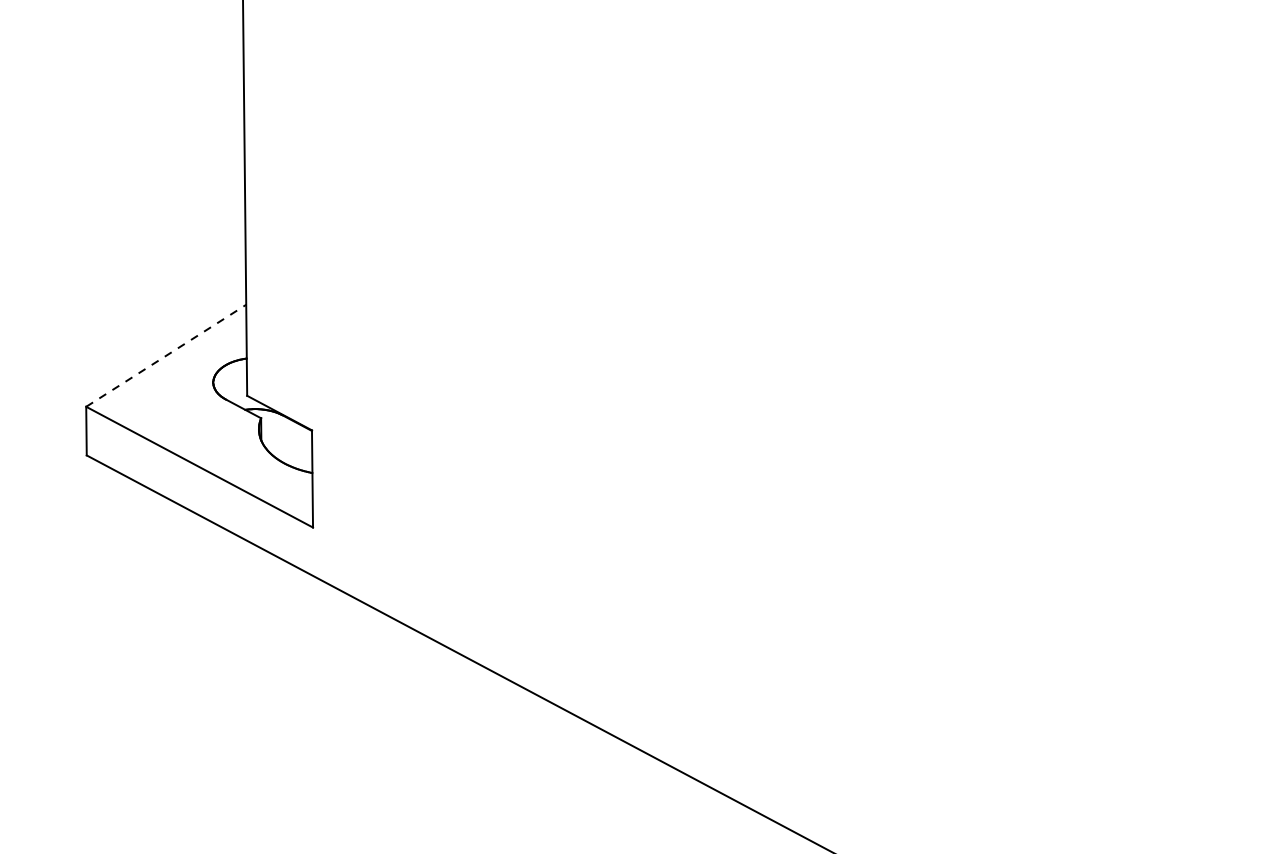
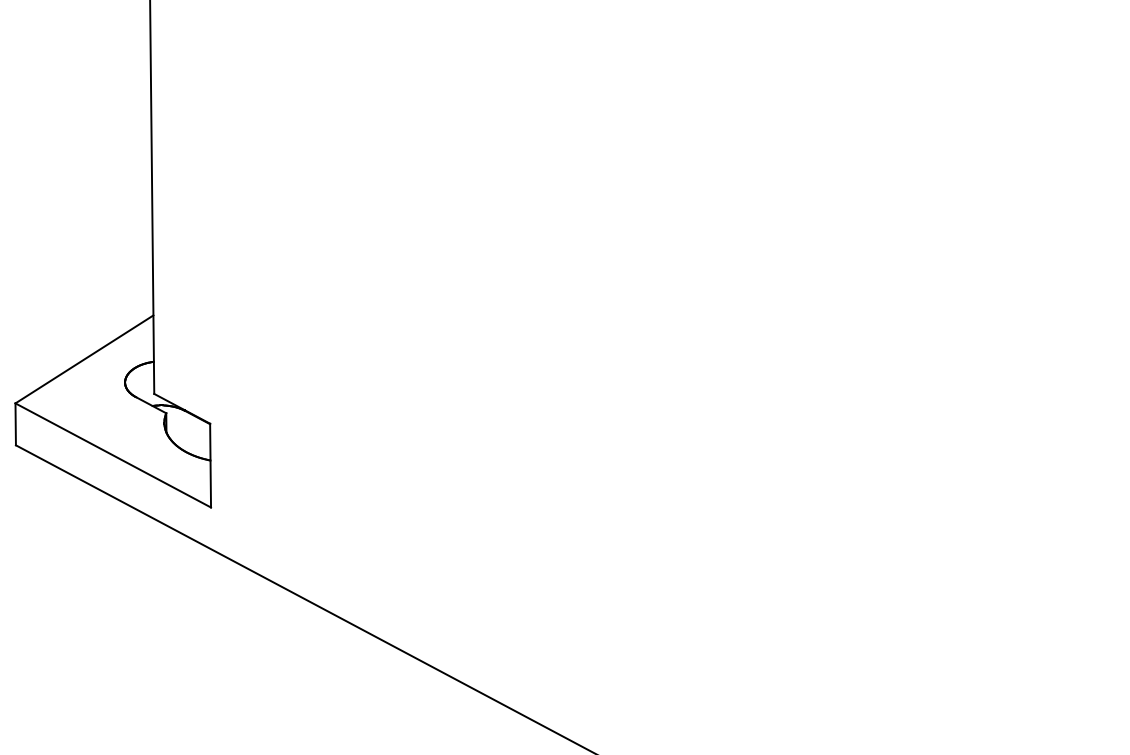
line: (166, 355) -> (84, 359), dashed -> solid

